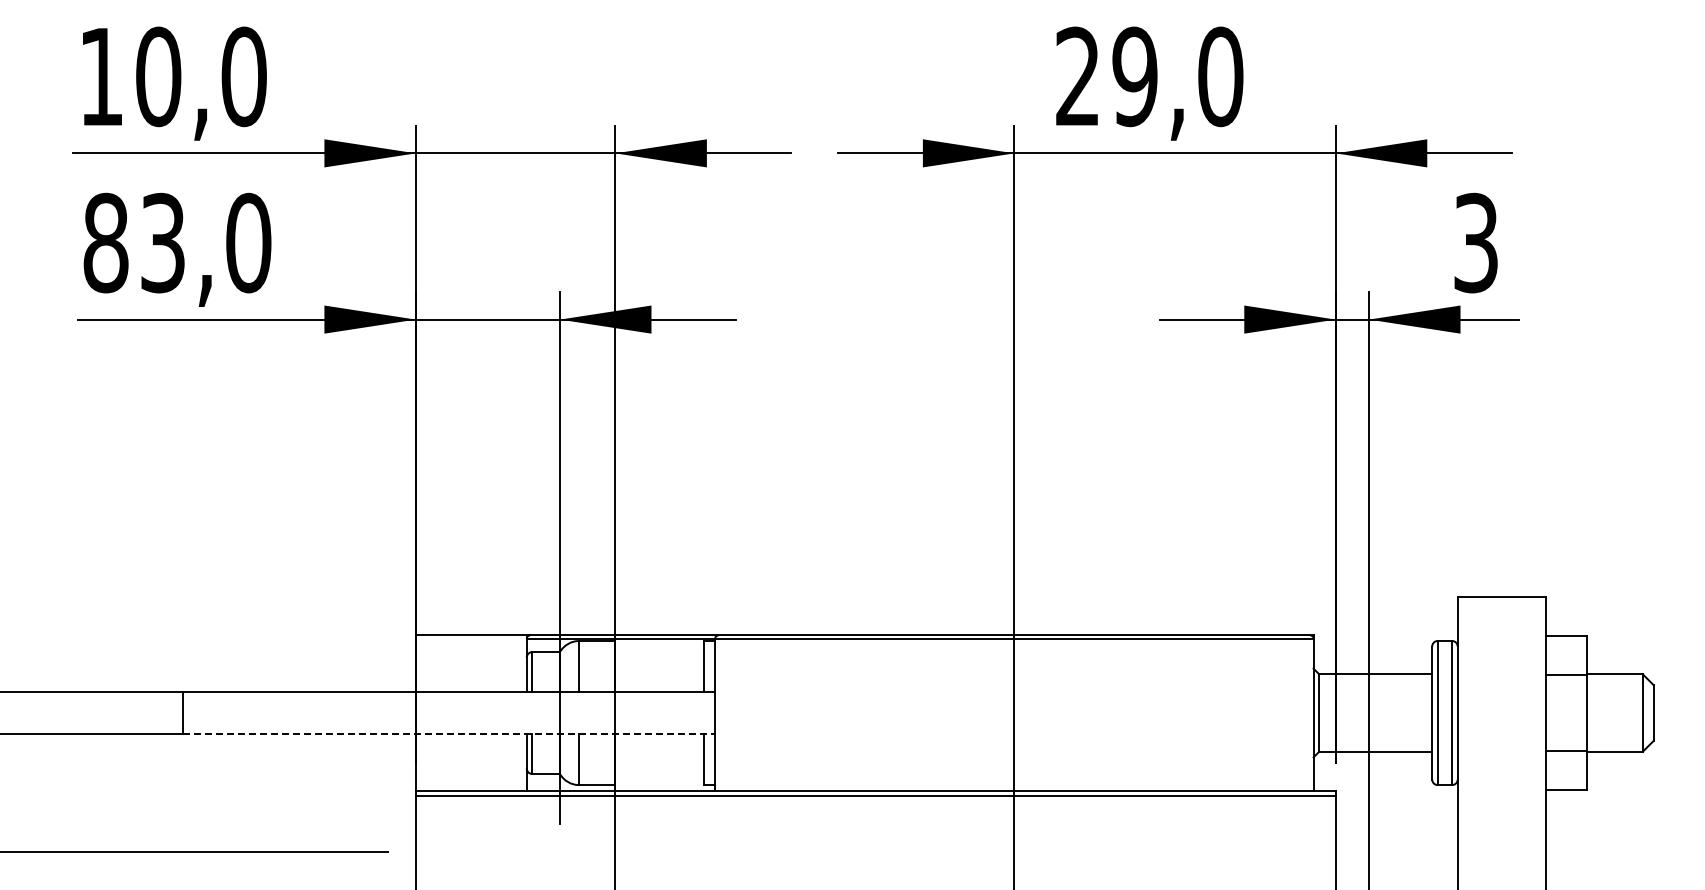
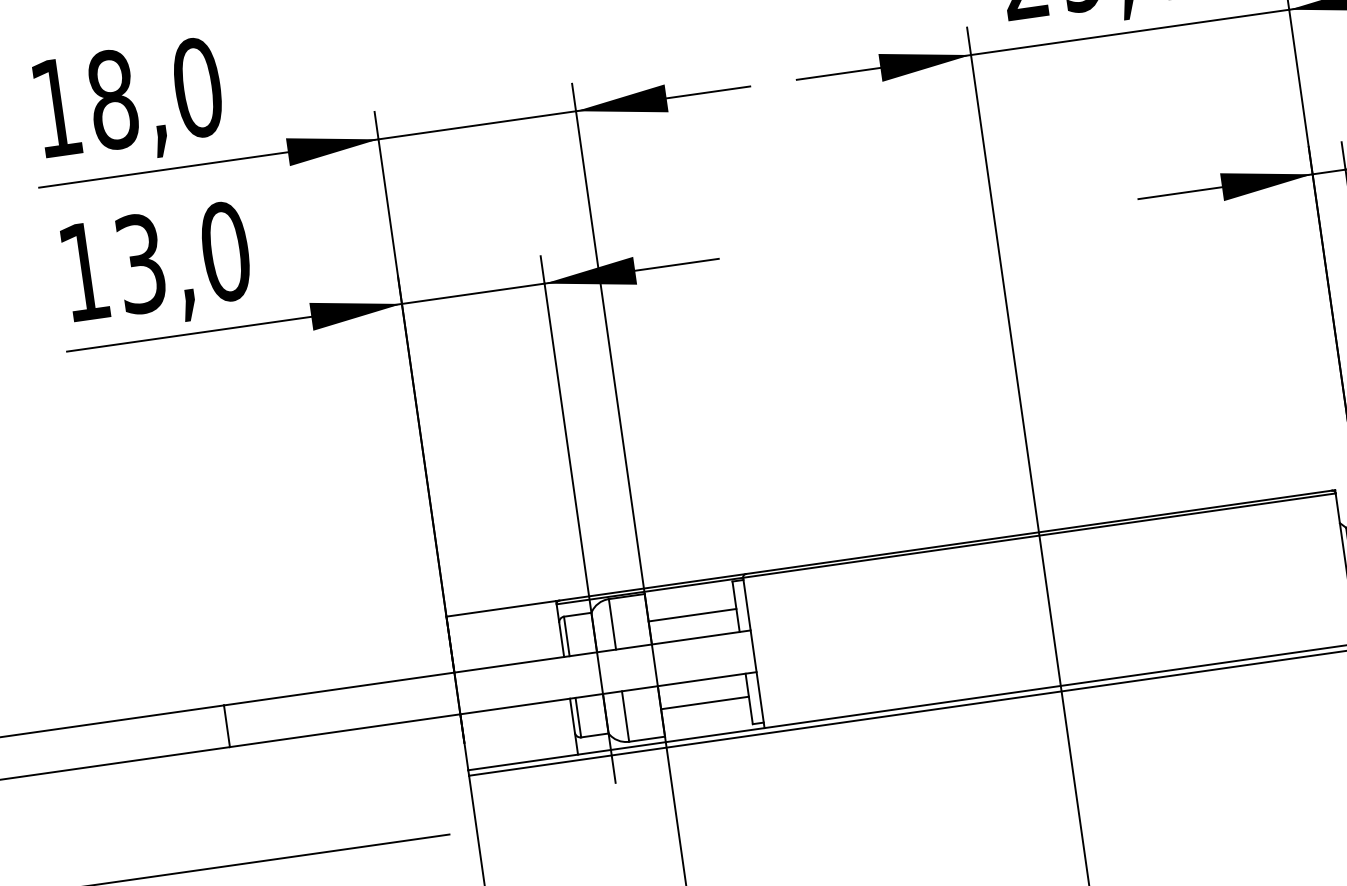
text: (158, 76) -> (112, 99), 10,0 -> 18,0
text: (105, 242) -> (83, 271), 83,0 -> 13,0
line: (659, 668) -> (692, 615), added
line: (449, 734) -> (493, 709), dashed -> solid
line: (659, 757) -> (704, 703), added

